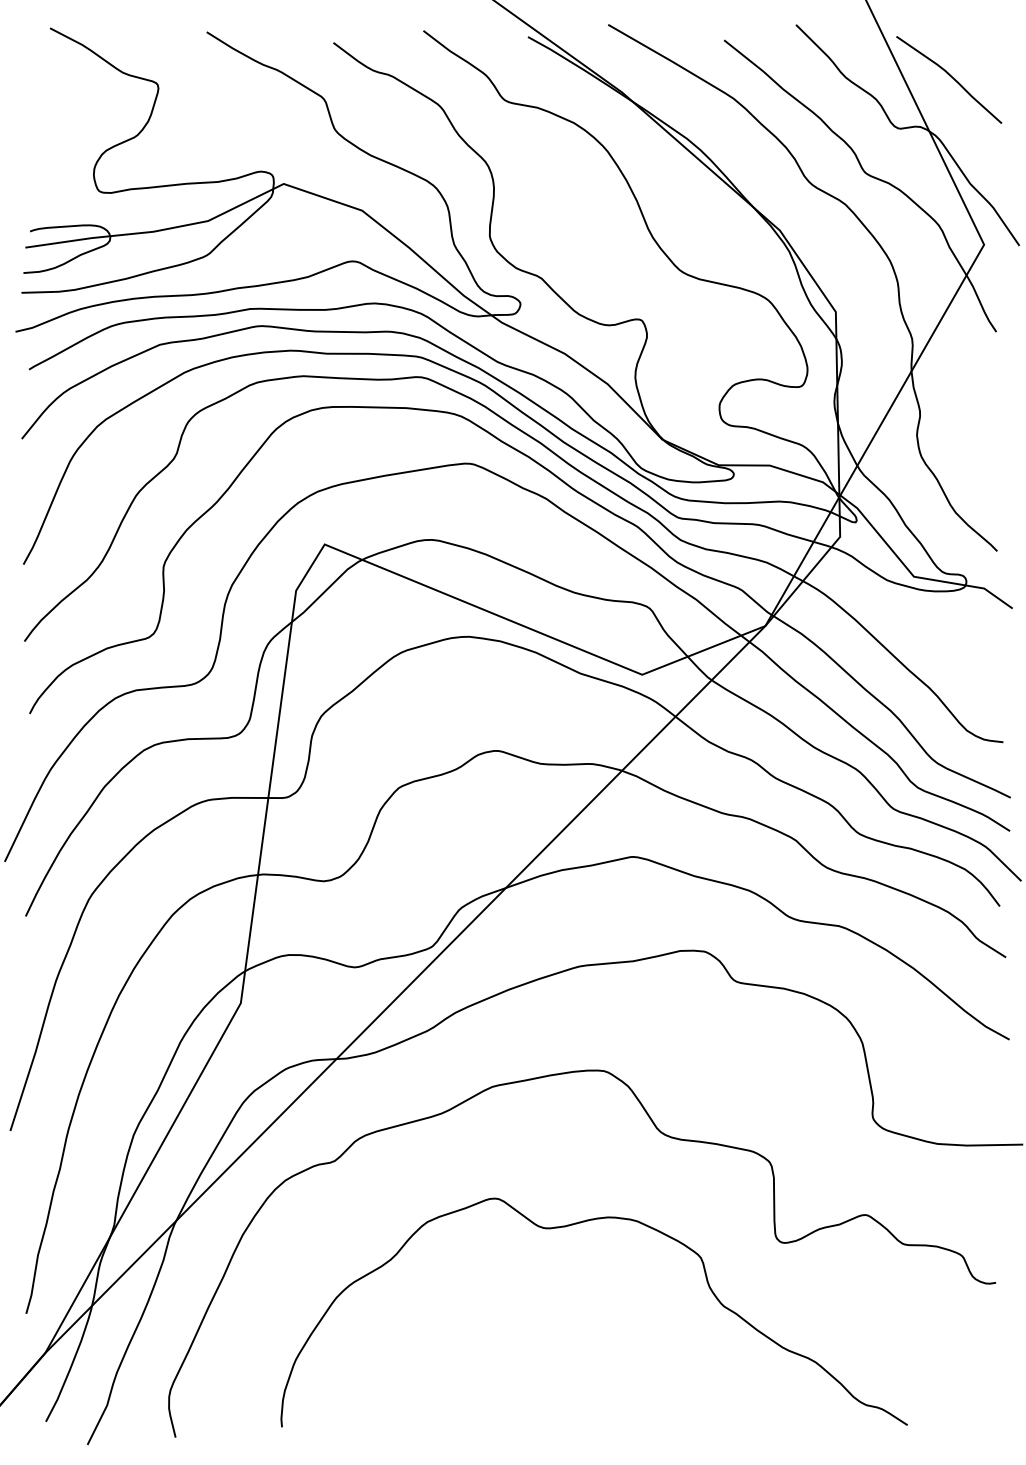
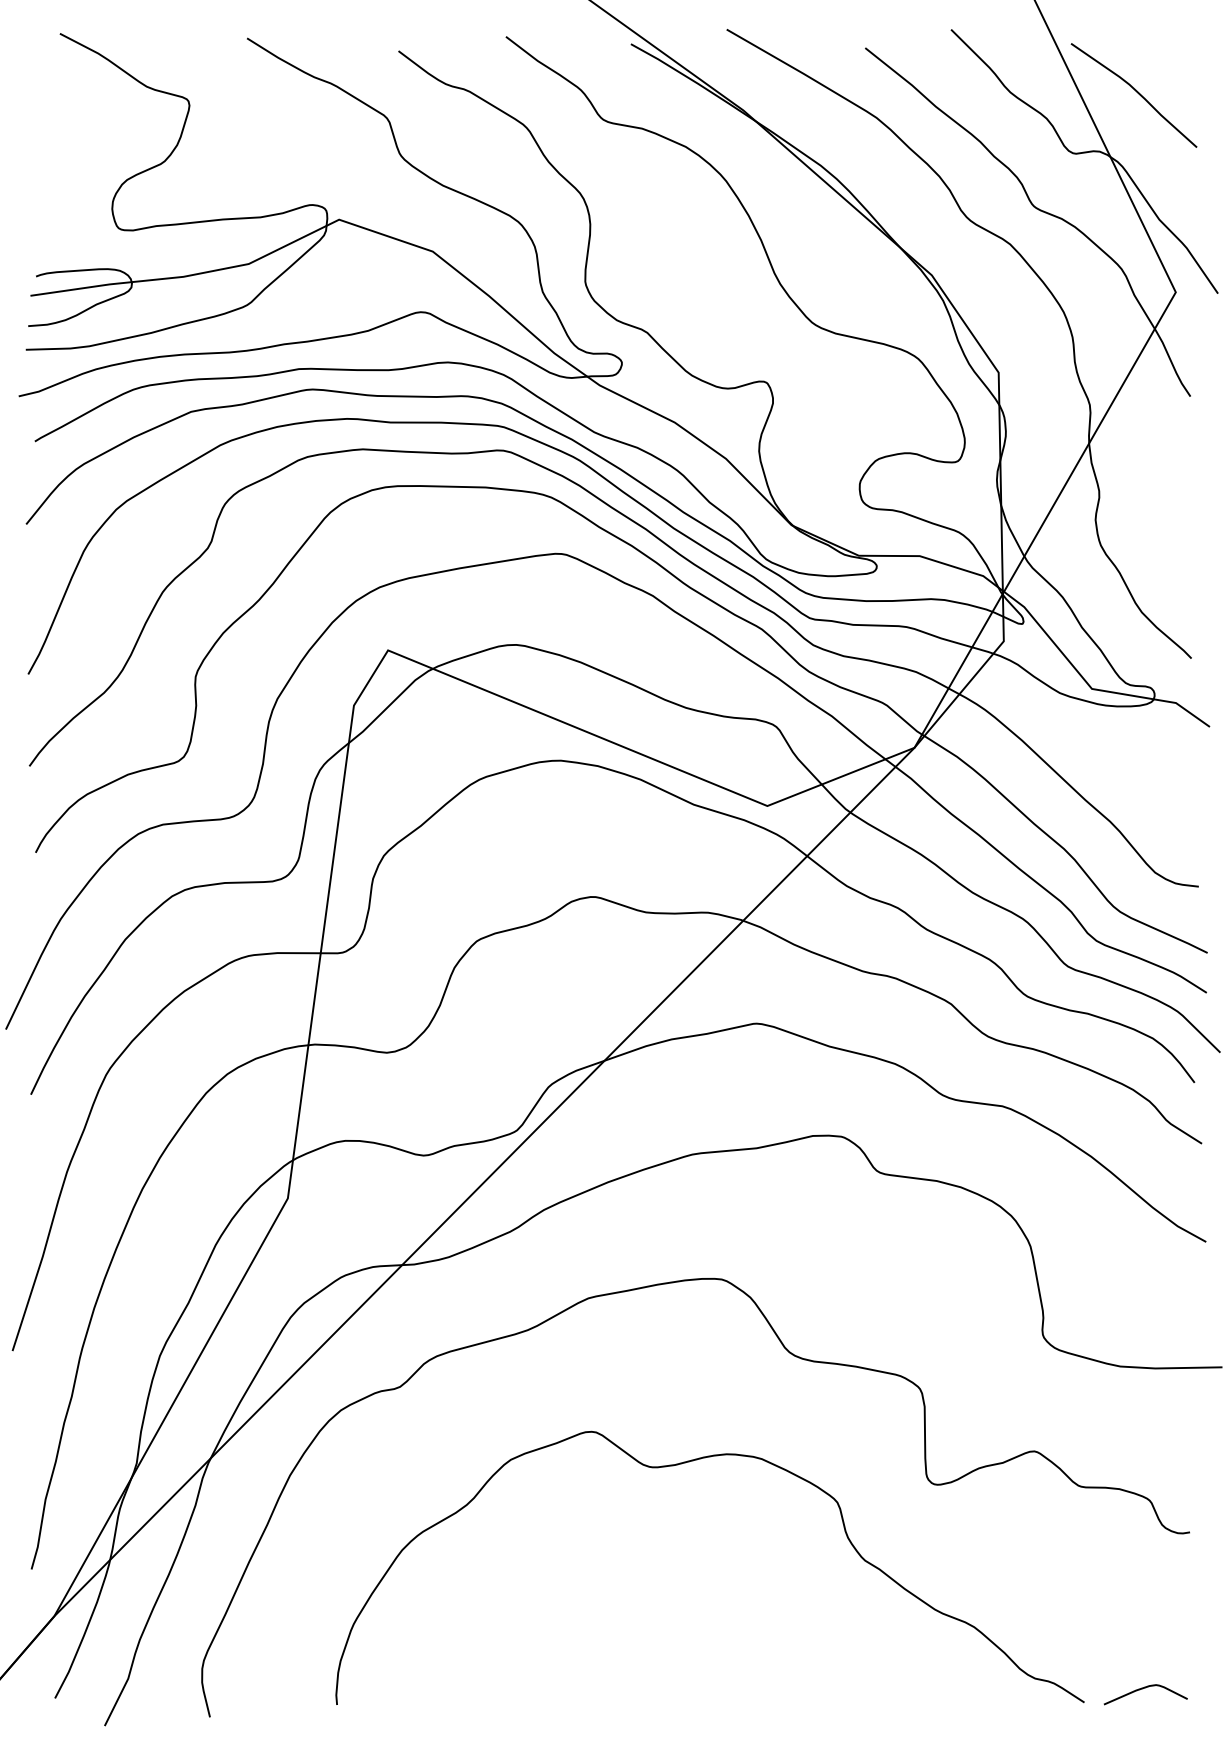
curve: (956, 1414) -> (1142, 1689), added

